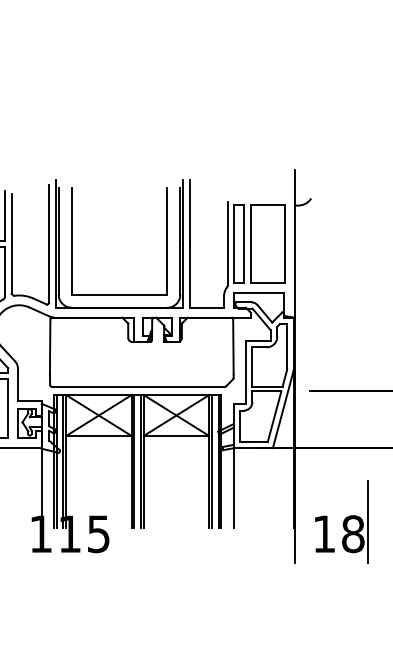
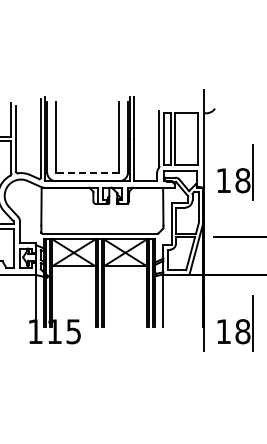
line: (119, 294) -> (87, 172), solid -> dashed
part: (342, 294) -> (235, 172), added

